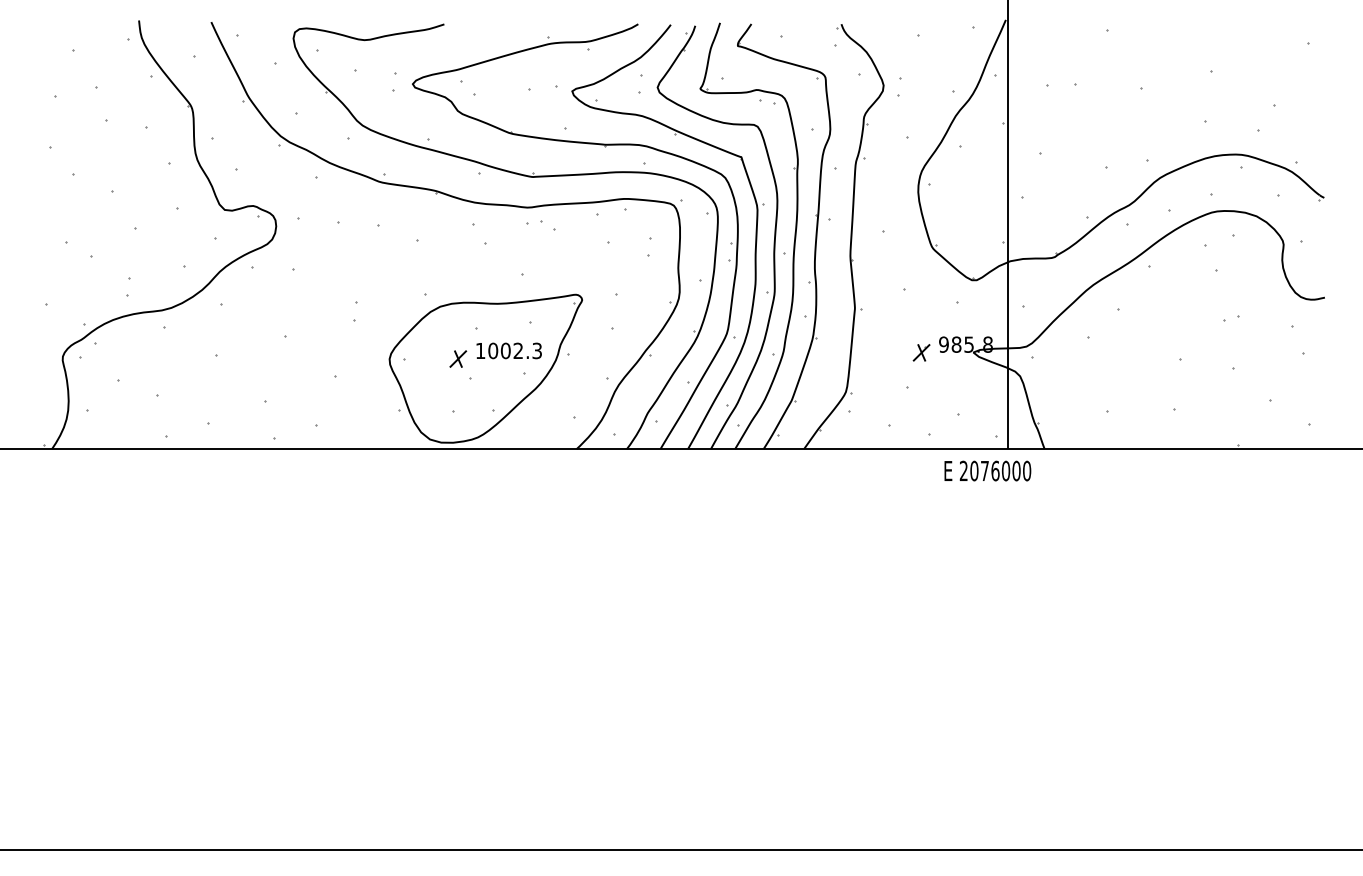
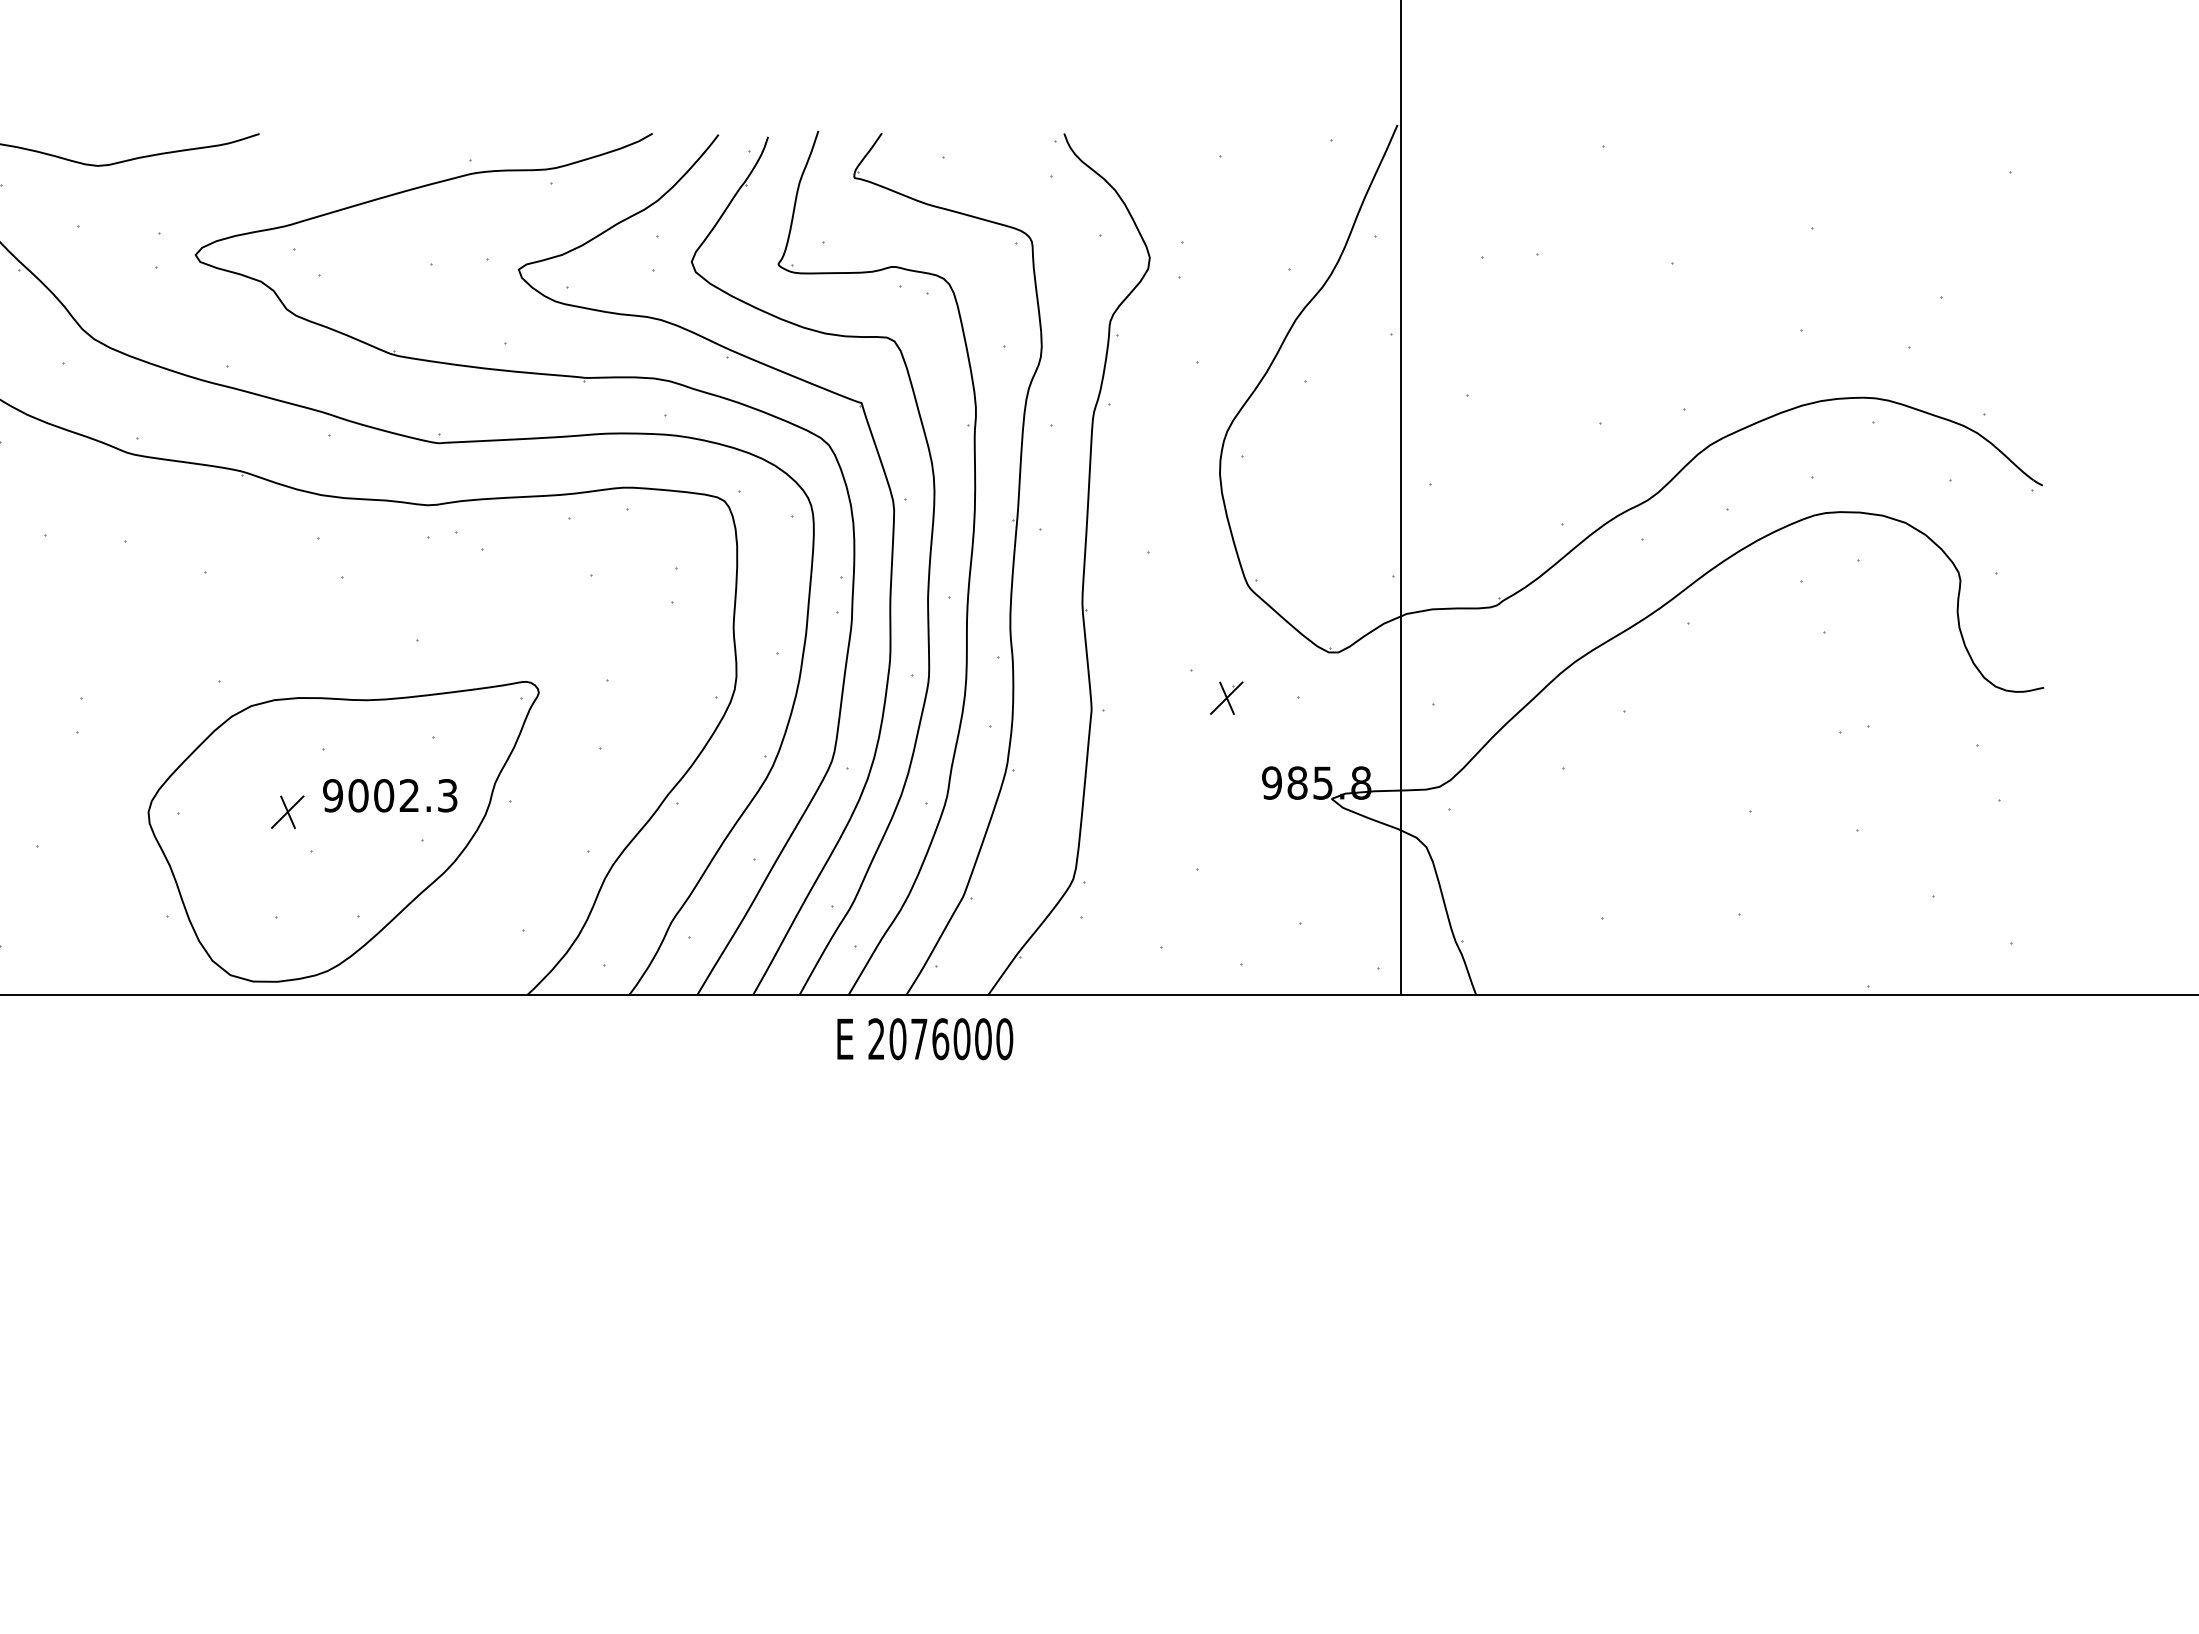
text: (480, 350) -> (332, 794), 1002.3 -> 9002.3
part: (921, 352) -> (1226, 697), moved
text: (987, 470) -> (924, 1038), moved

